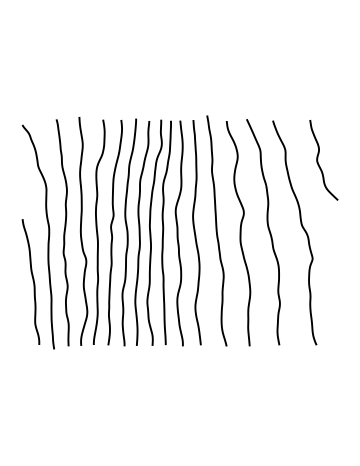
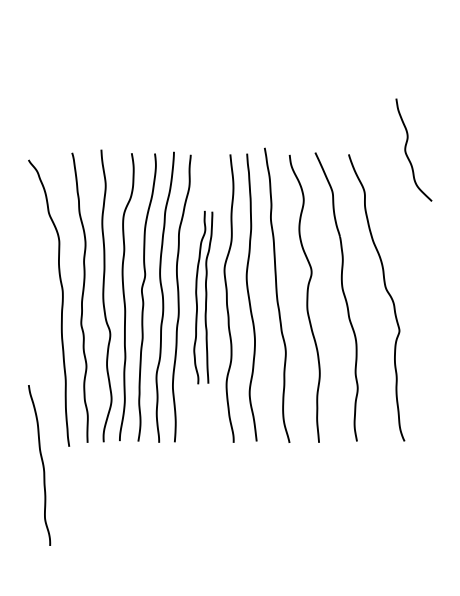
curve: (318, 160) -> (406, 150), moved
part: (158, 232) -> (202, 297), size x0.6
curve: (32, 280) -> (41, 463), moved

